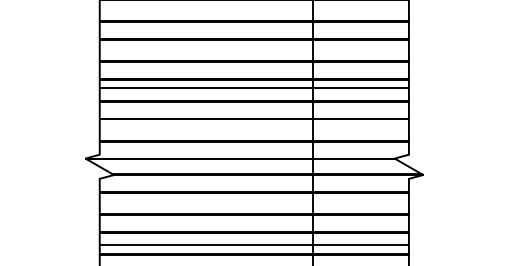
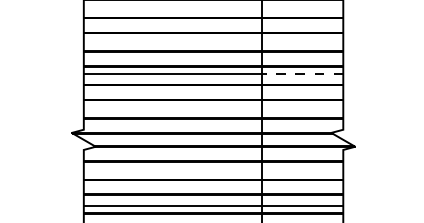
line: (360, 88) -> (302, 74), solid -> dashed

